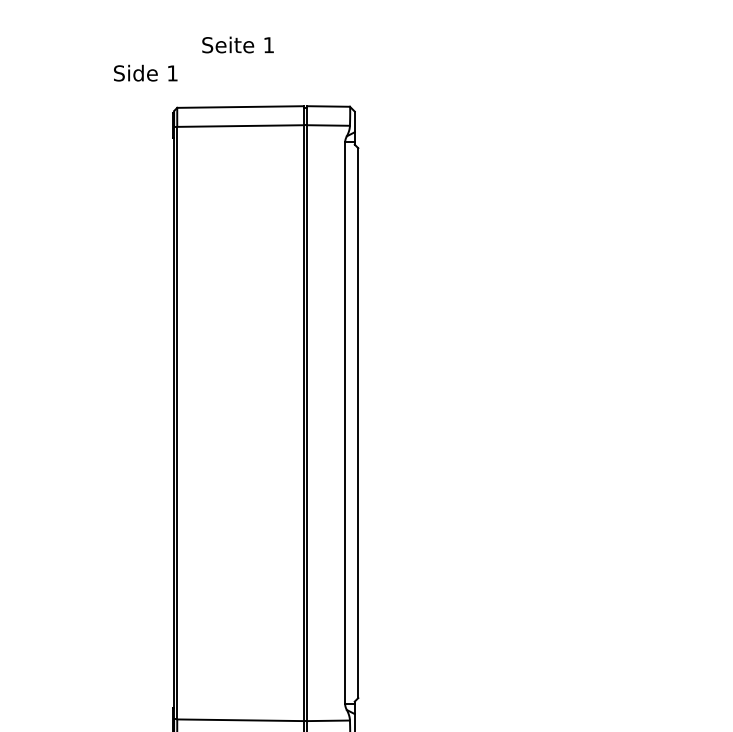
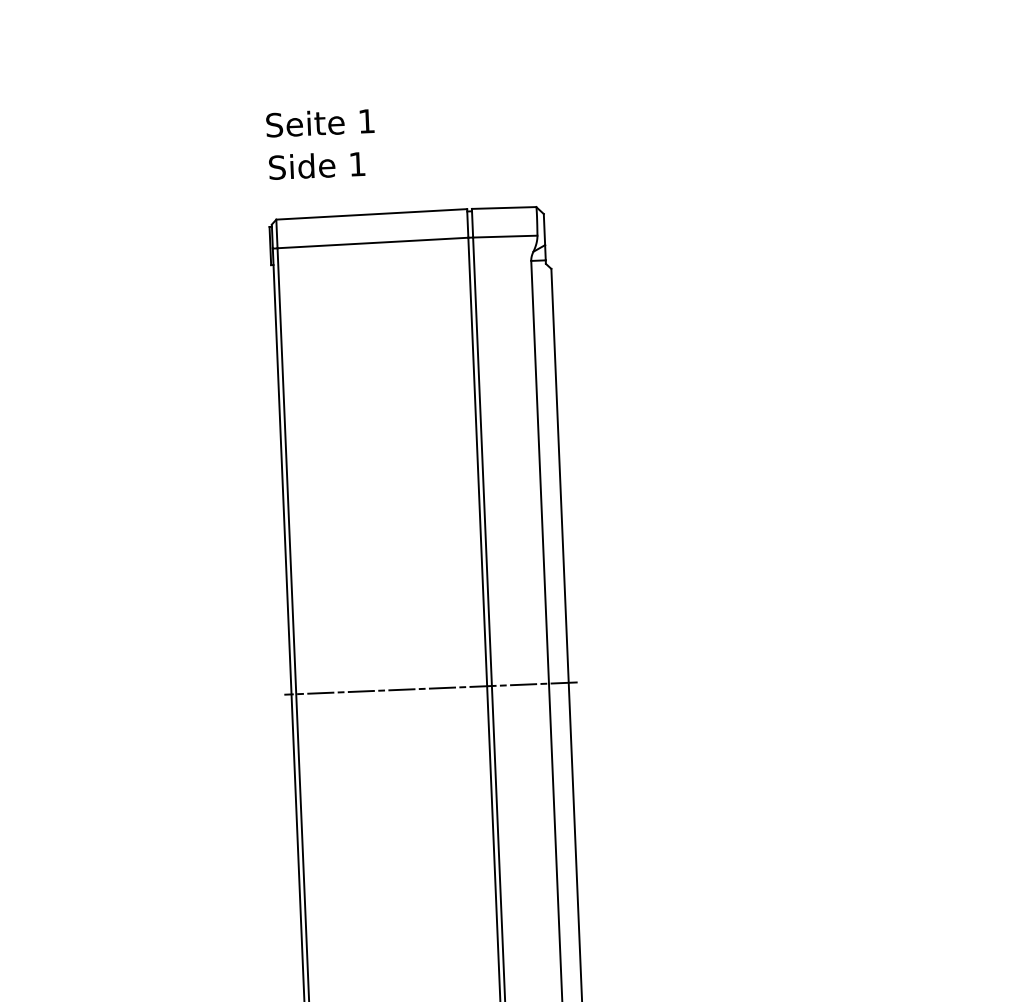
text: (237, 44) -> (319, 122), moved
text: (145, 72) -> (316, 164), moved
line: (266, 423) -> (430, 689), added

